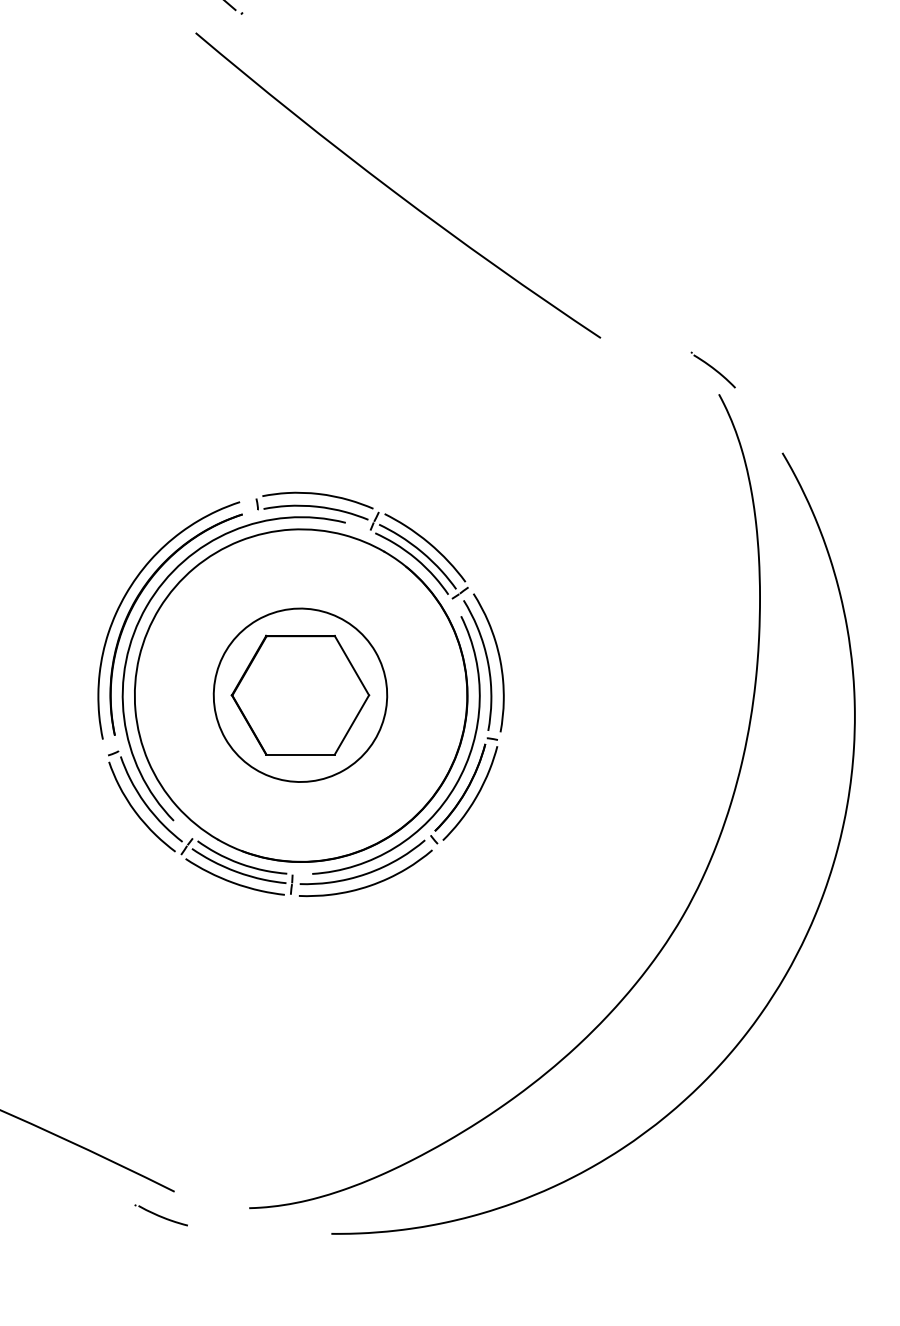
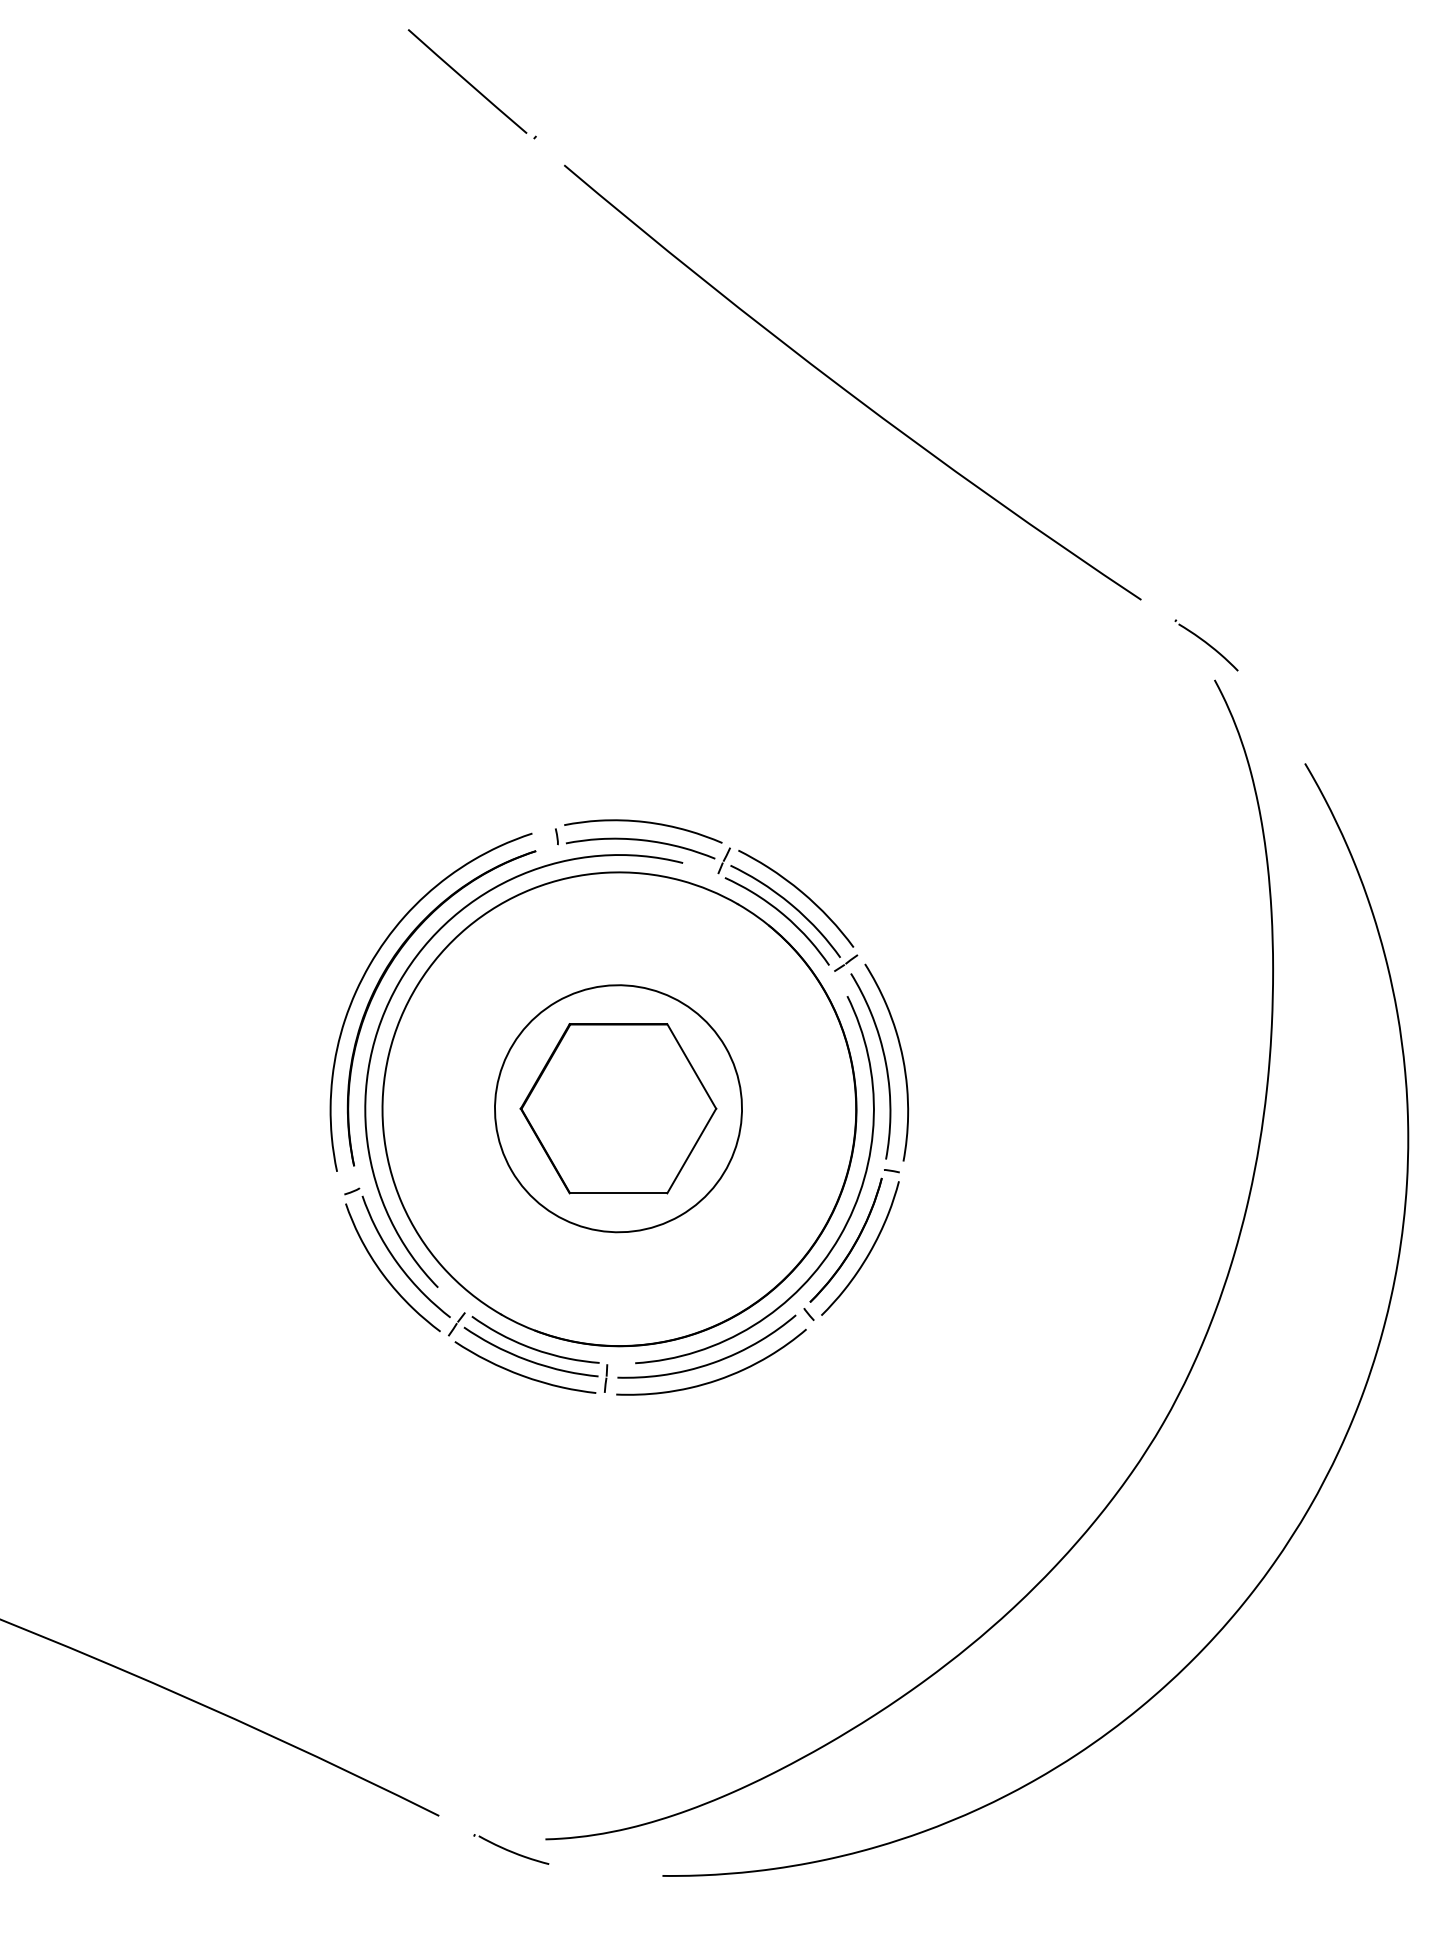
curve: (393, 190) -> (846, 389), moved
part: (161, 1215) -> (511, 1849), moved

